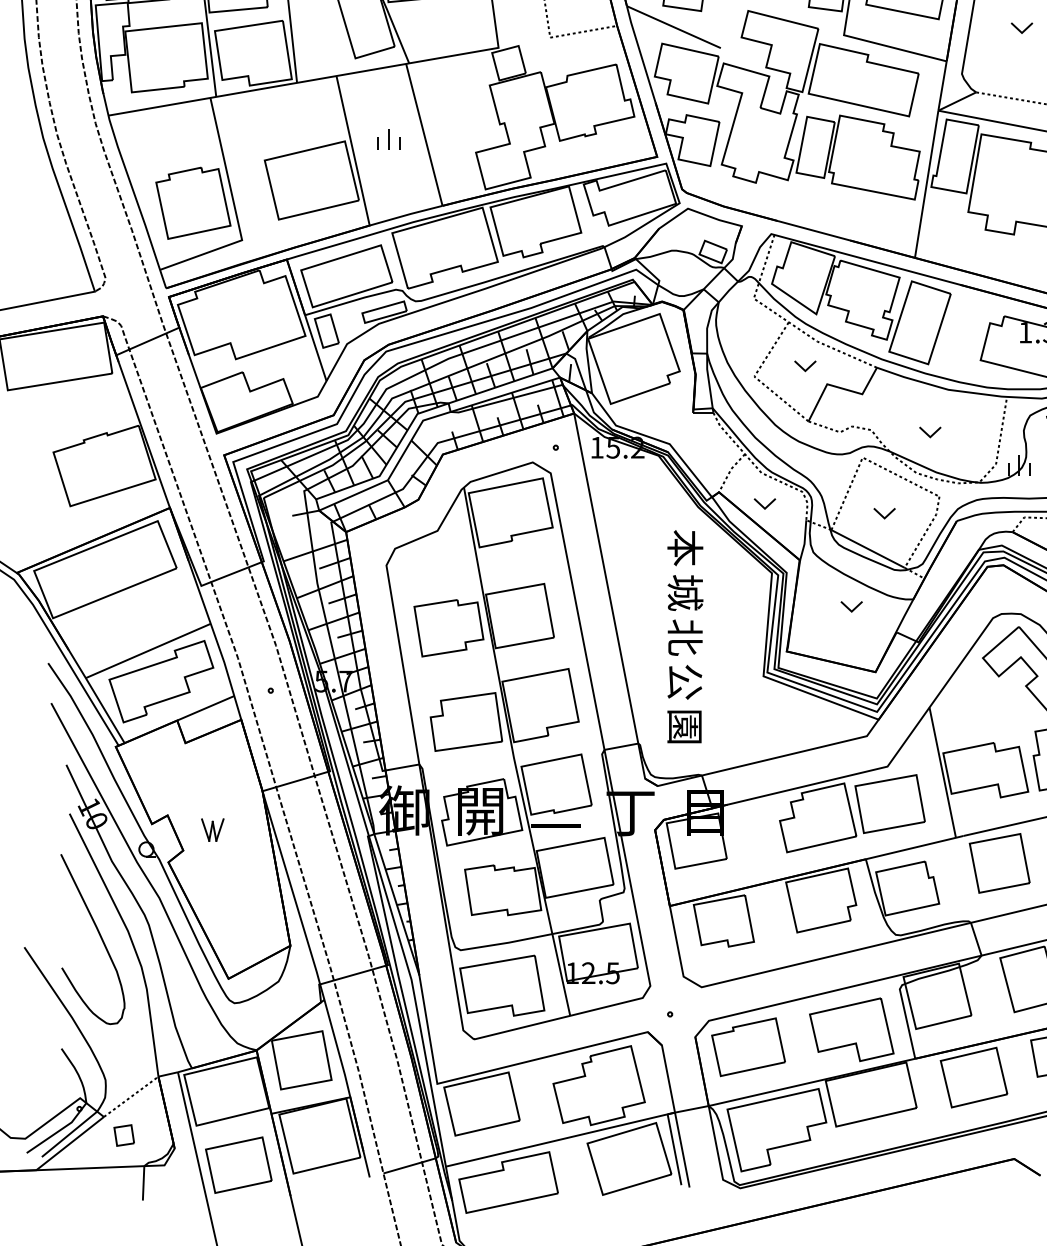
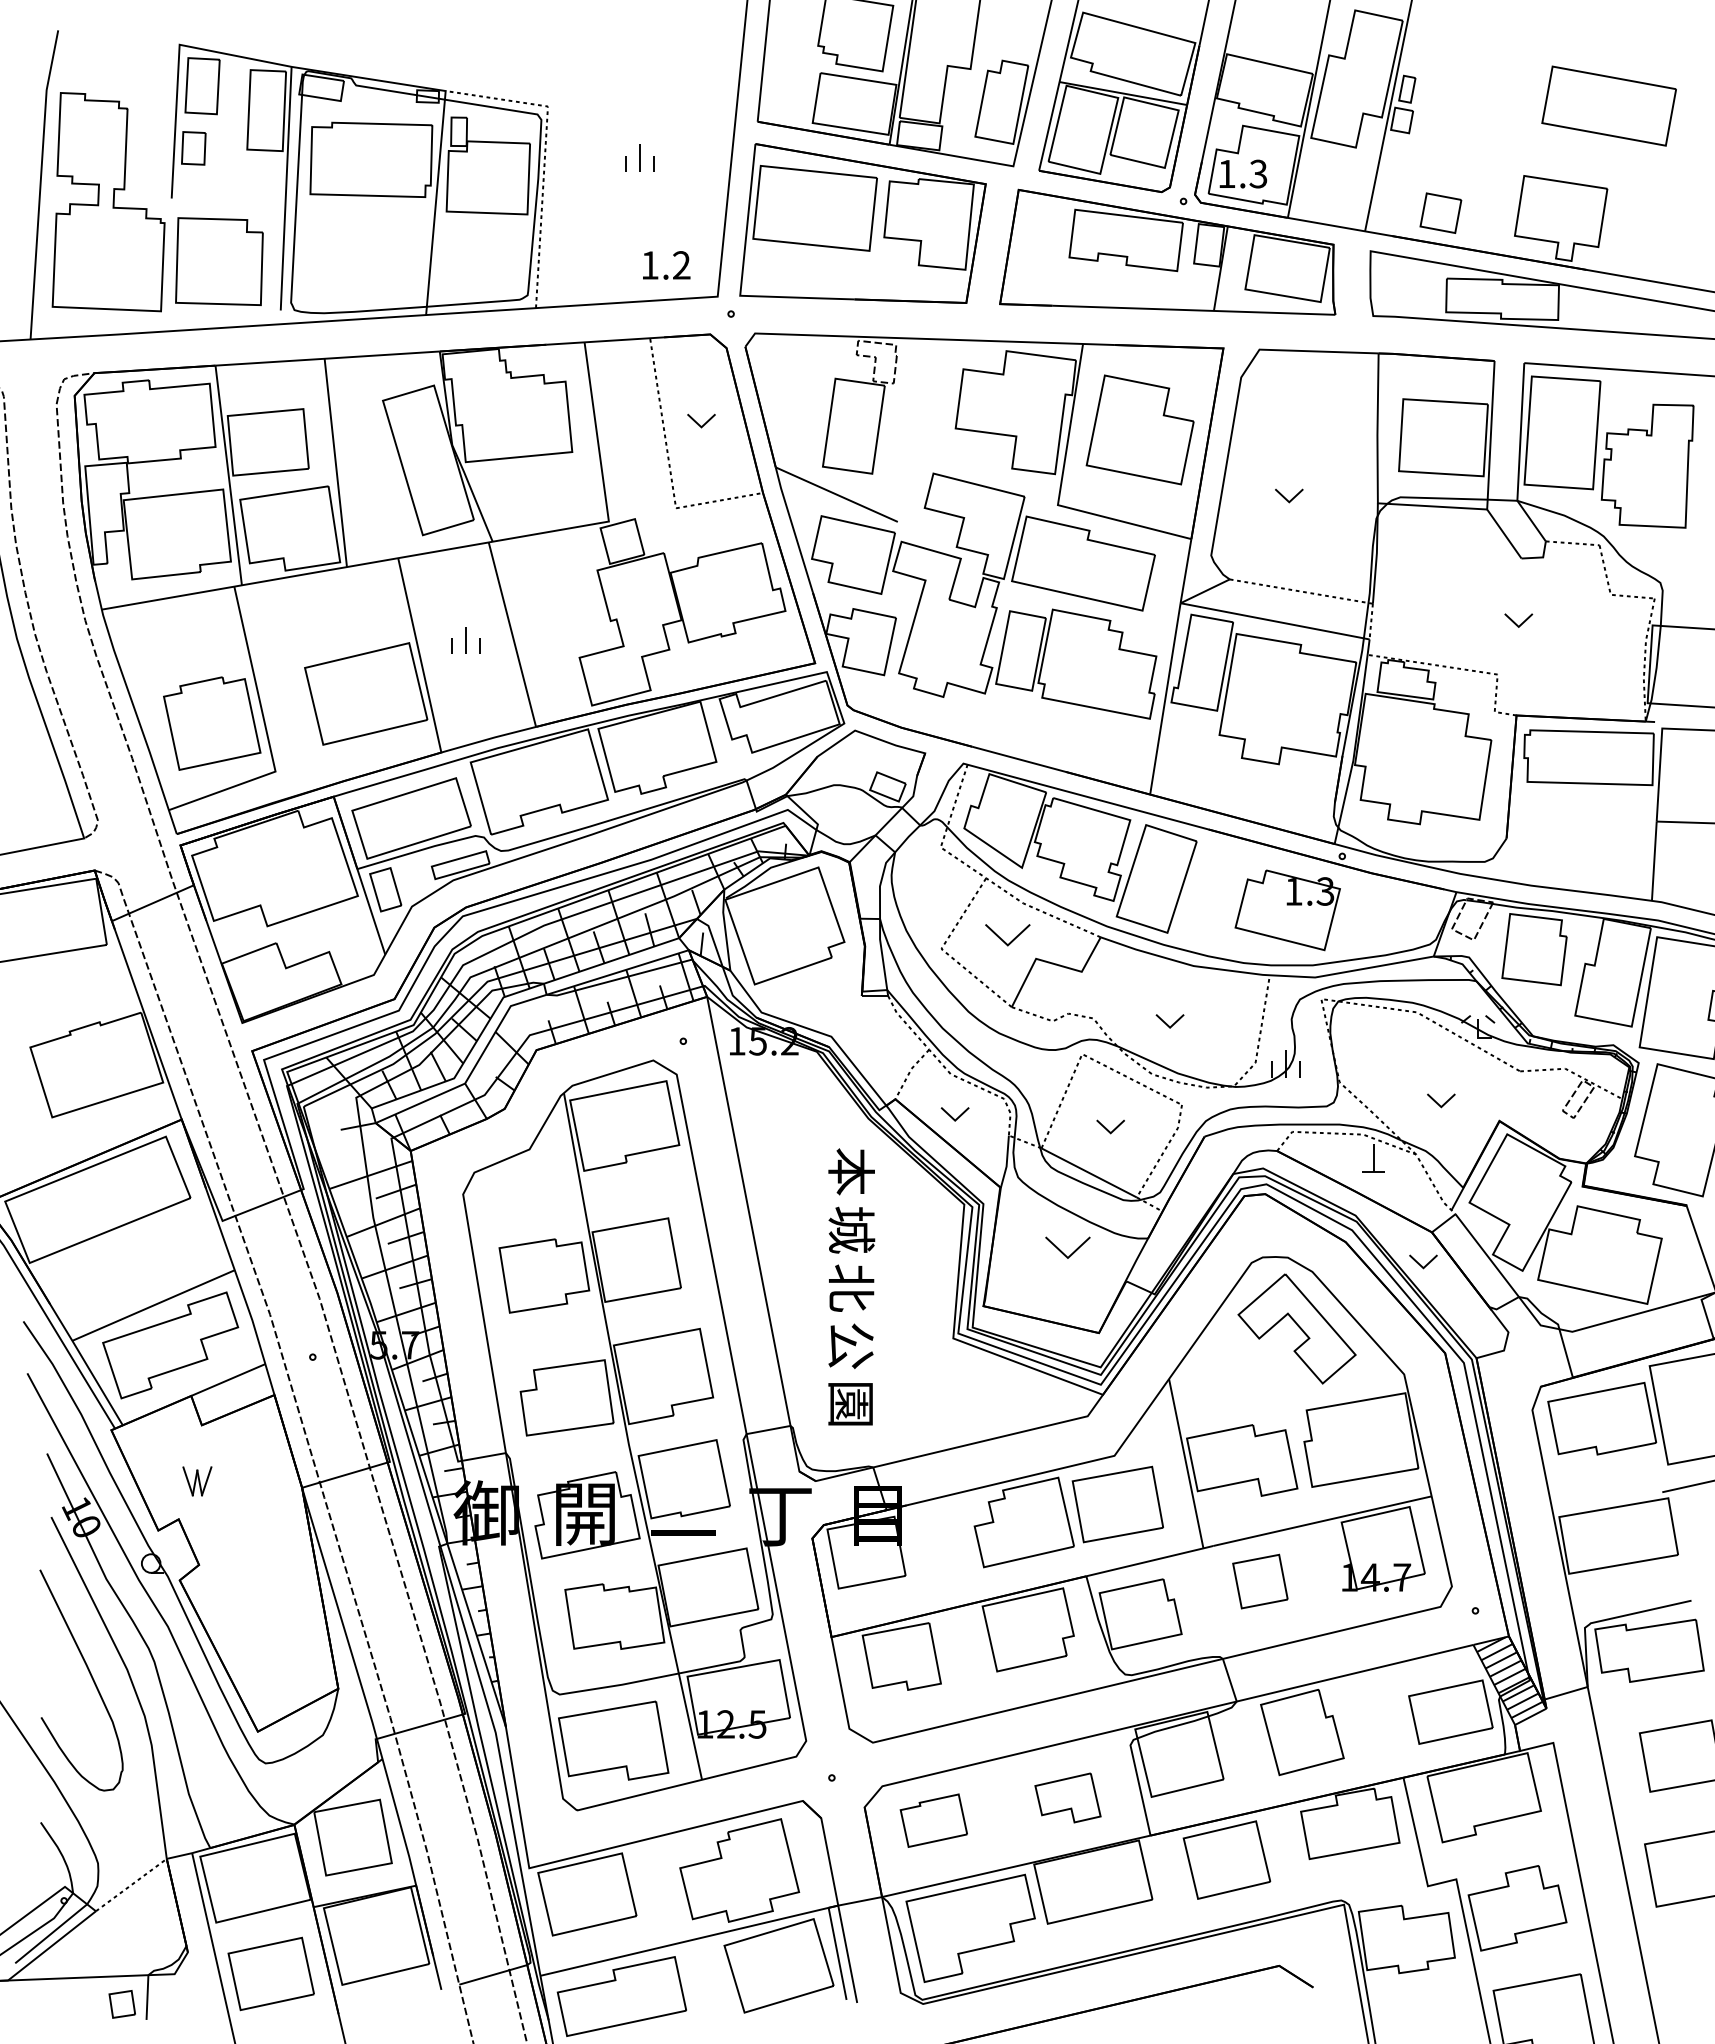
part: (805, 366) -> (1007, 935), size x1.6
part: (851, 607) -> (1067, 1248), size x1.6
part: (212, 830) -> (197, 1481), moved
part: (999, 863) -> (1260, 1581), size x0.7
part: (851, 1029) -> (1067, 1797), size x0.6
part: (748, 1047) -> (933, 1820), size x0.7
part: (123, 1135) -> (121, 2004), moved

